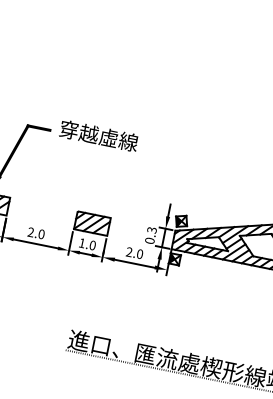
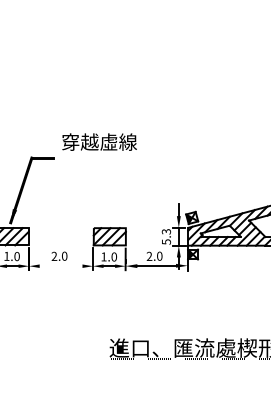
text: (99, 135) -> (99, 141), moved
text: (150, 240) -> (166, 241), 0.3 -> 5.3
line: (35, 244) -> (60, 266), removed

